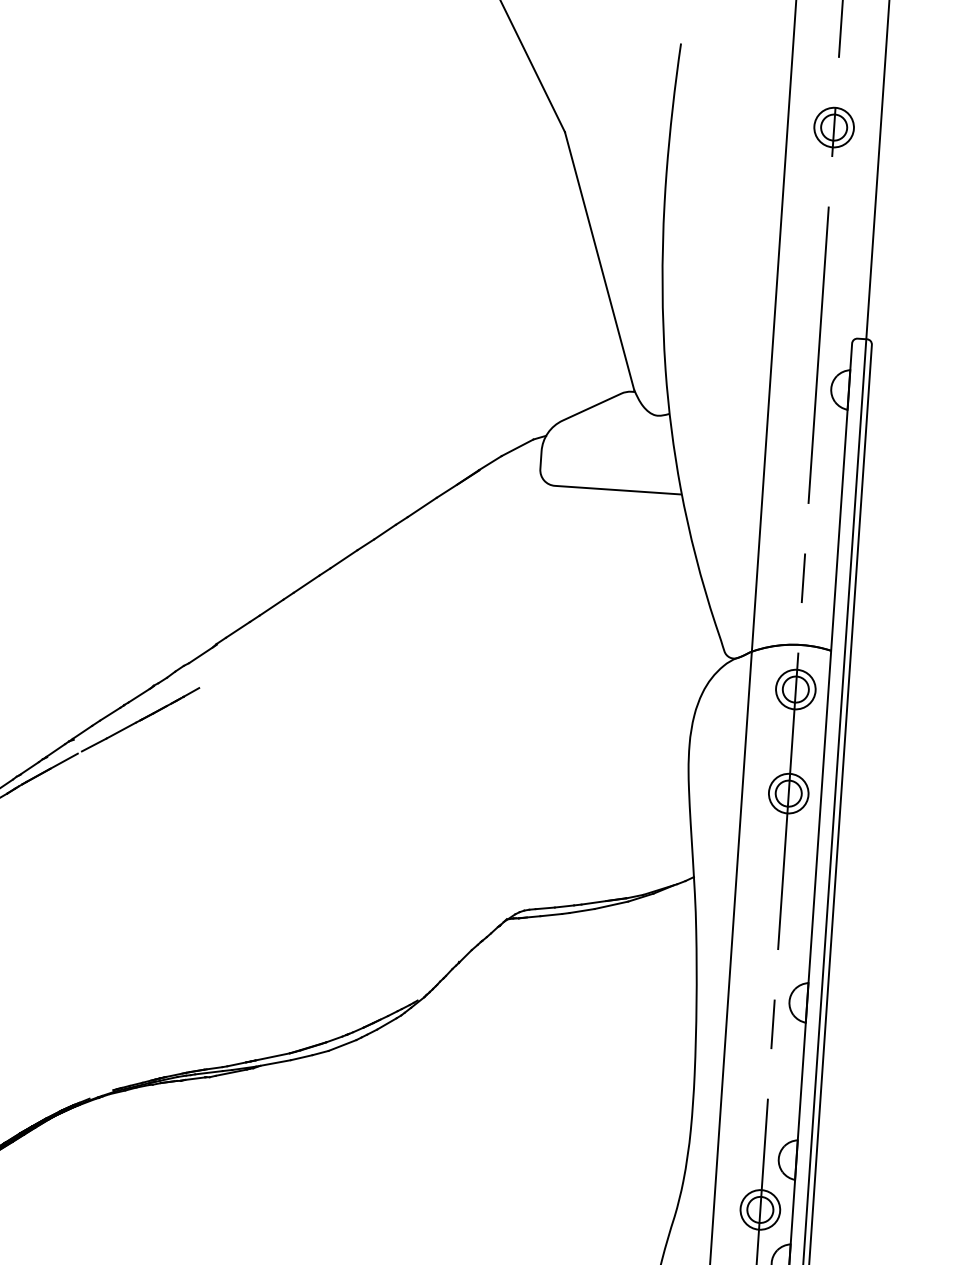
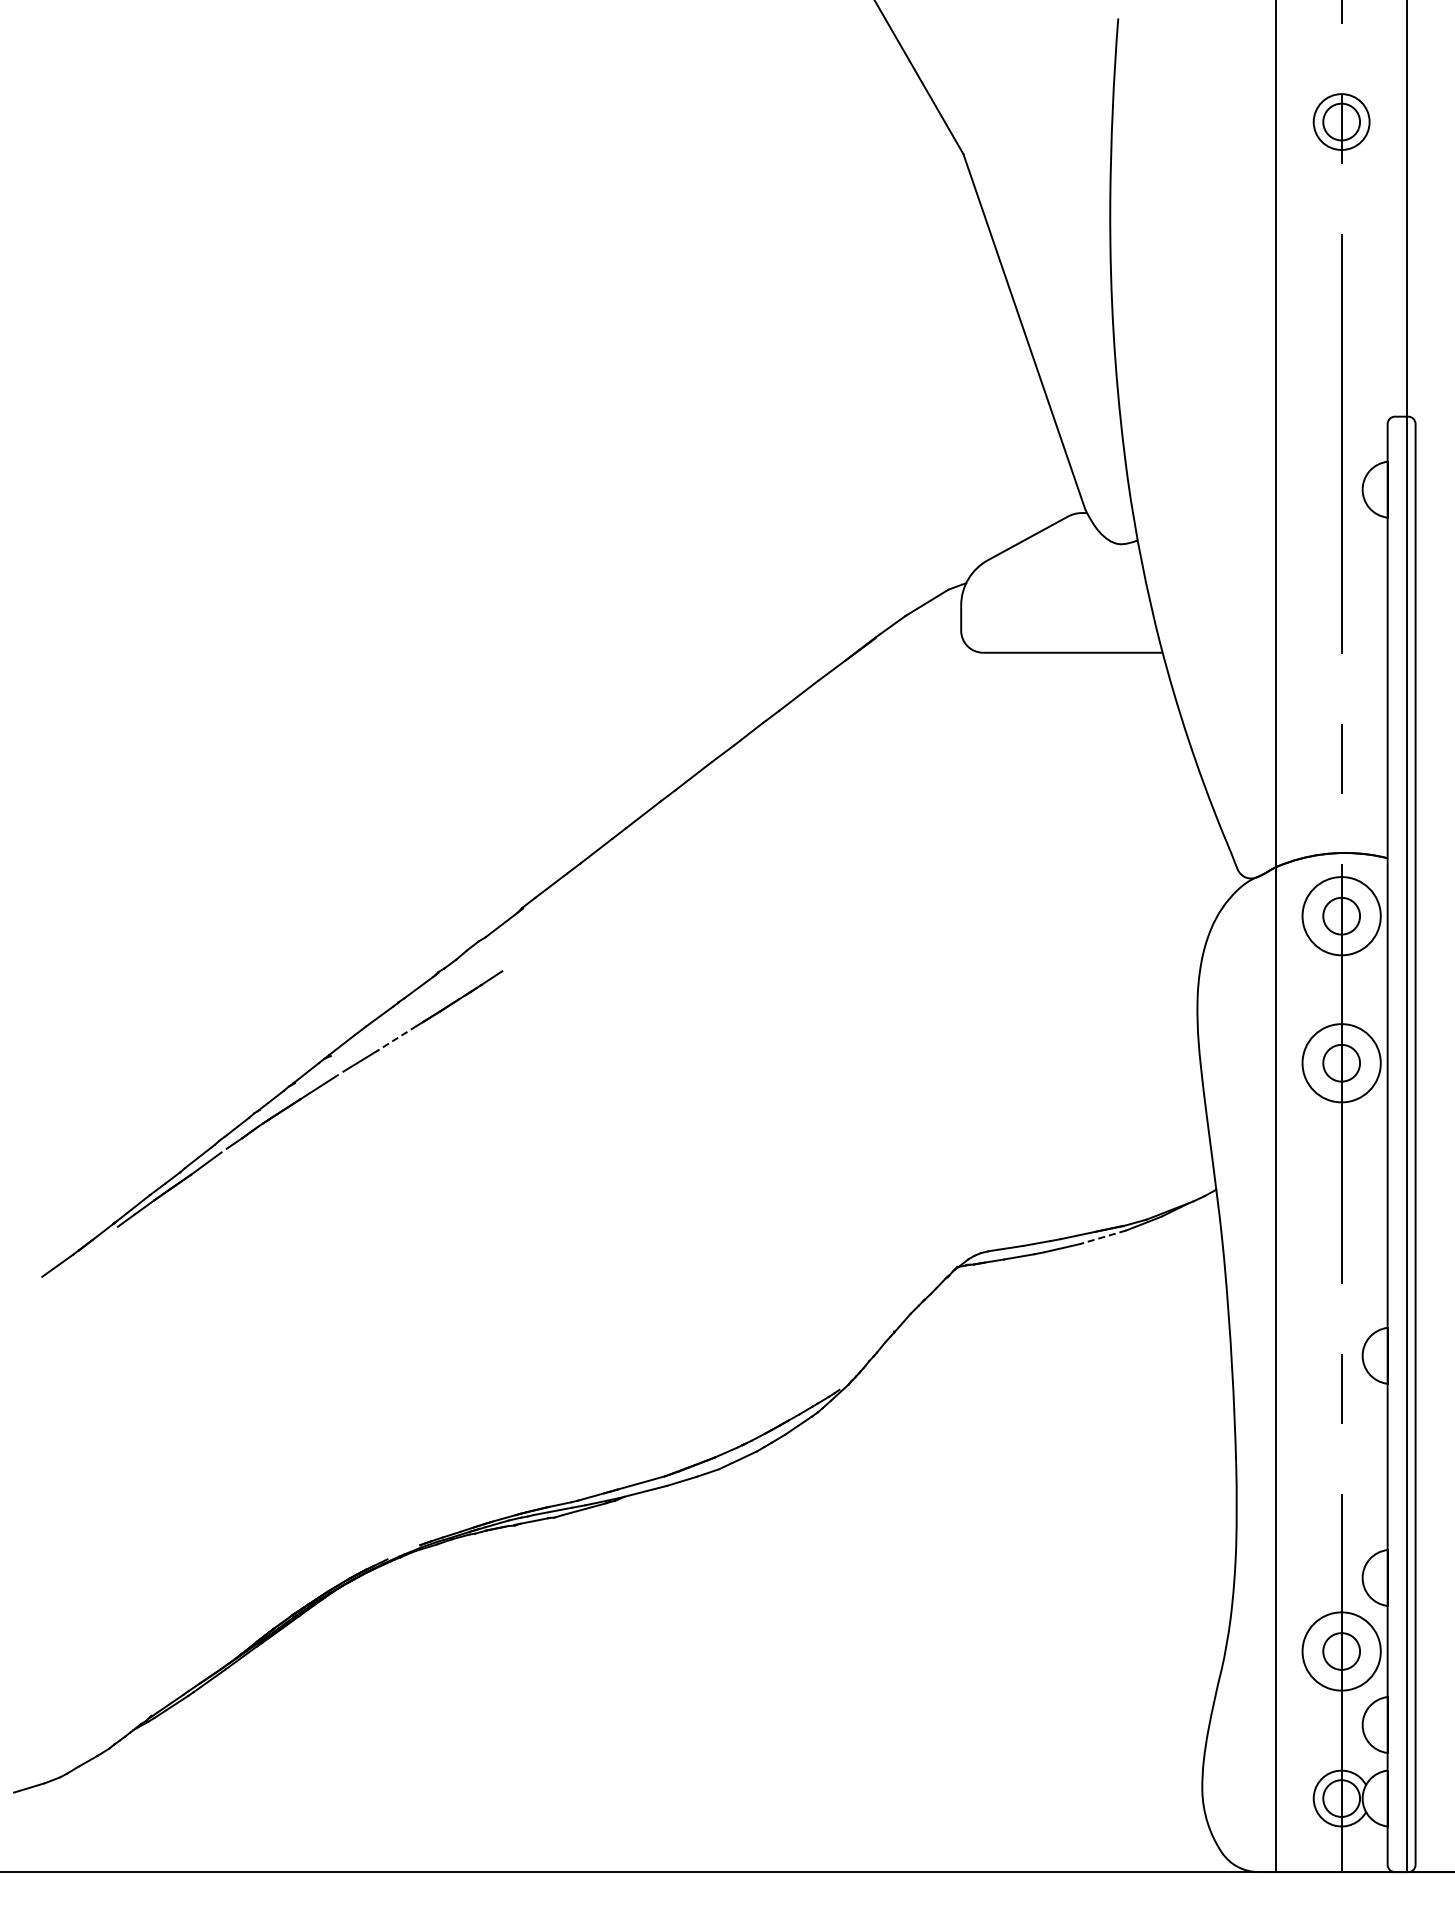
circle: (795, 689) -> (1341, 916), size x1.4
line: (121, 730) -> (396, 1038), solid -> dashed
circle: (788, 793) -> (1341, 1063), size x1.4
line: (611, 905) -> (1102, 1237), solid -> dashed
circle: (760, 1209) -> (1341, 1651), size x1.4

